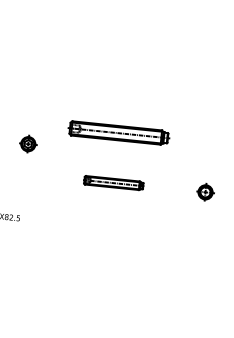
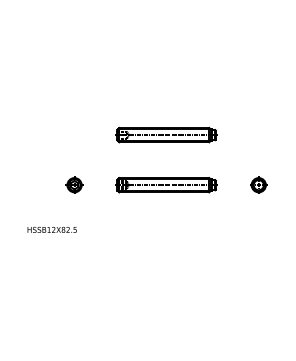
part: (28, 143) -> (74, 184), moved
part: (113, 183) -> (166, 185), size x1.67

